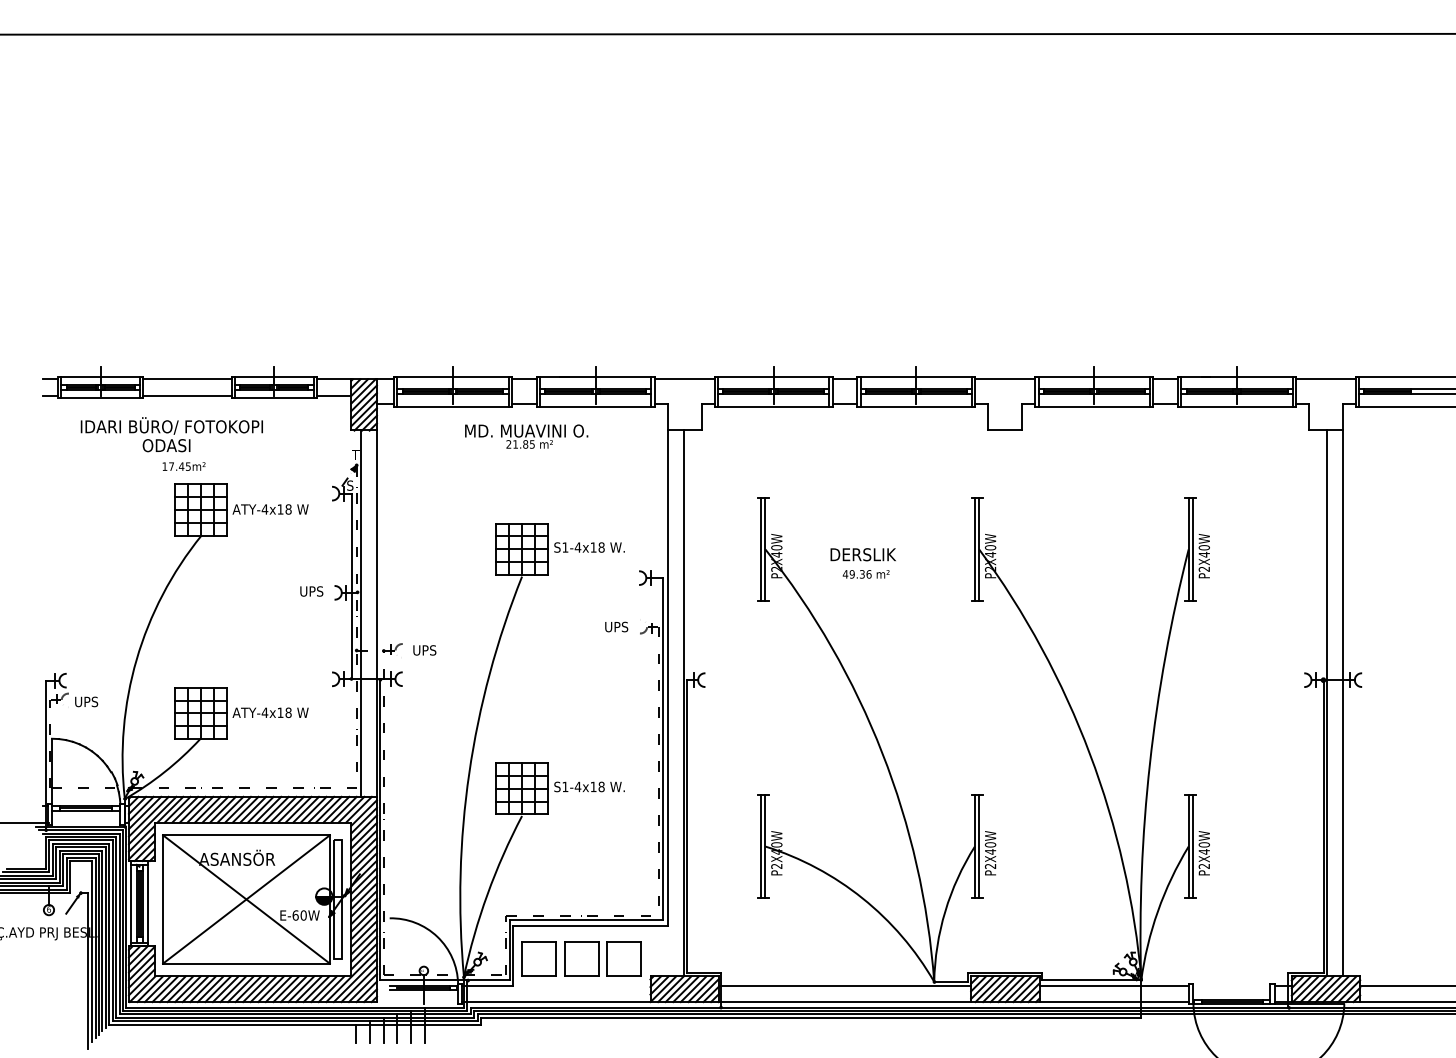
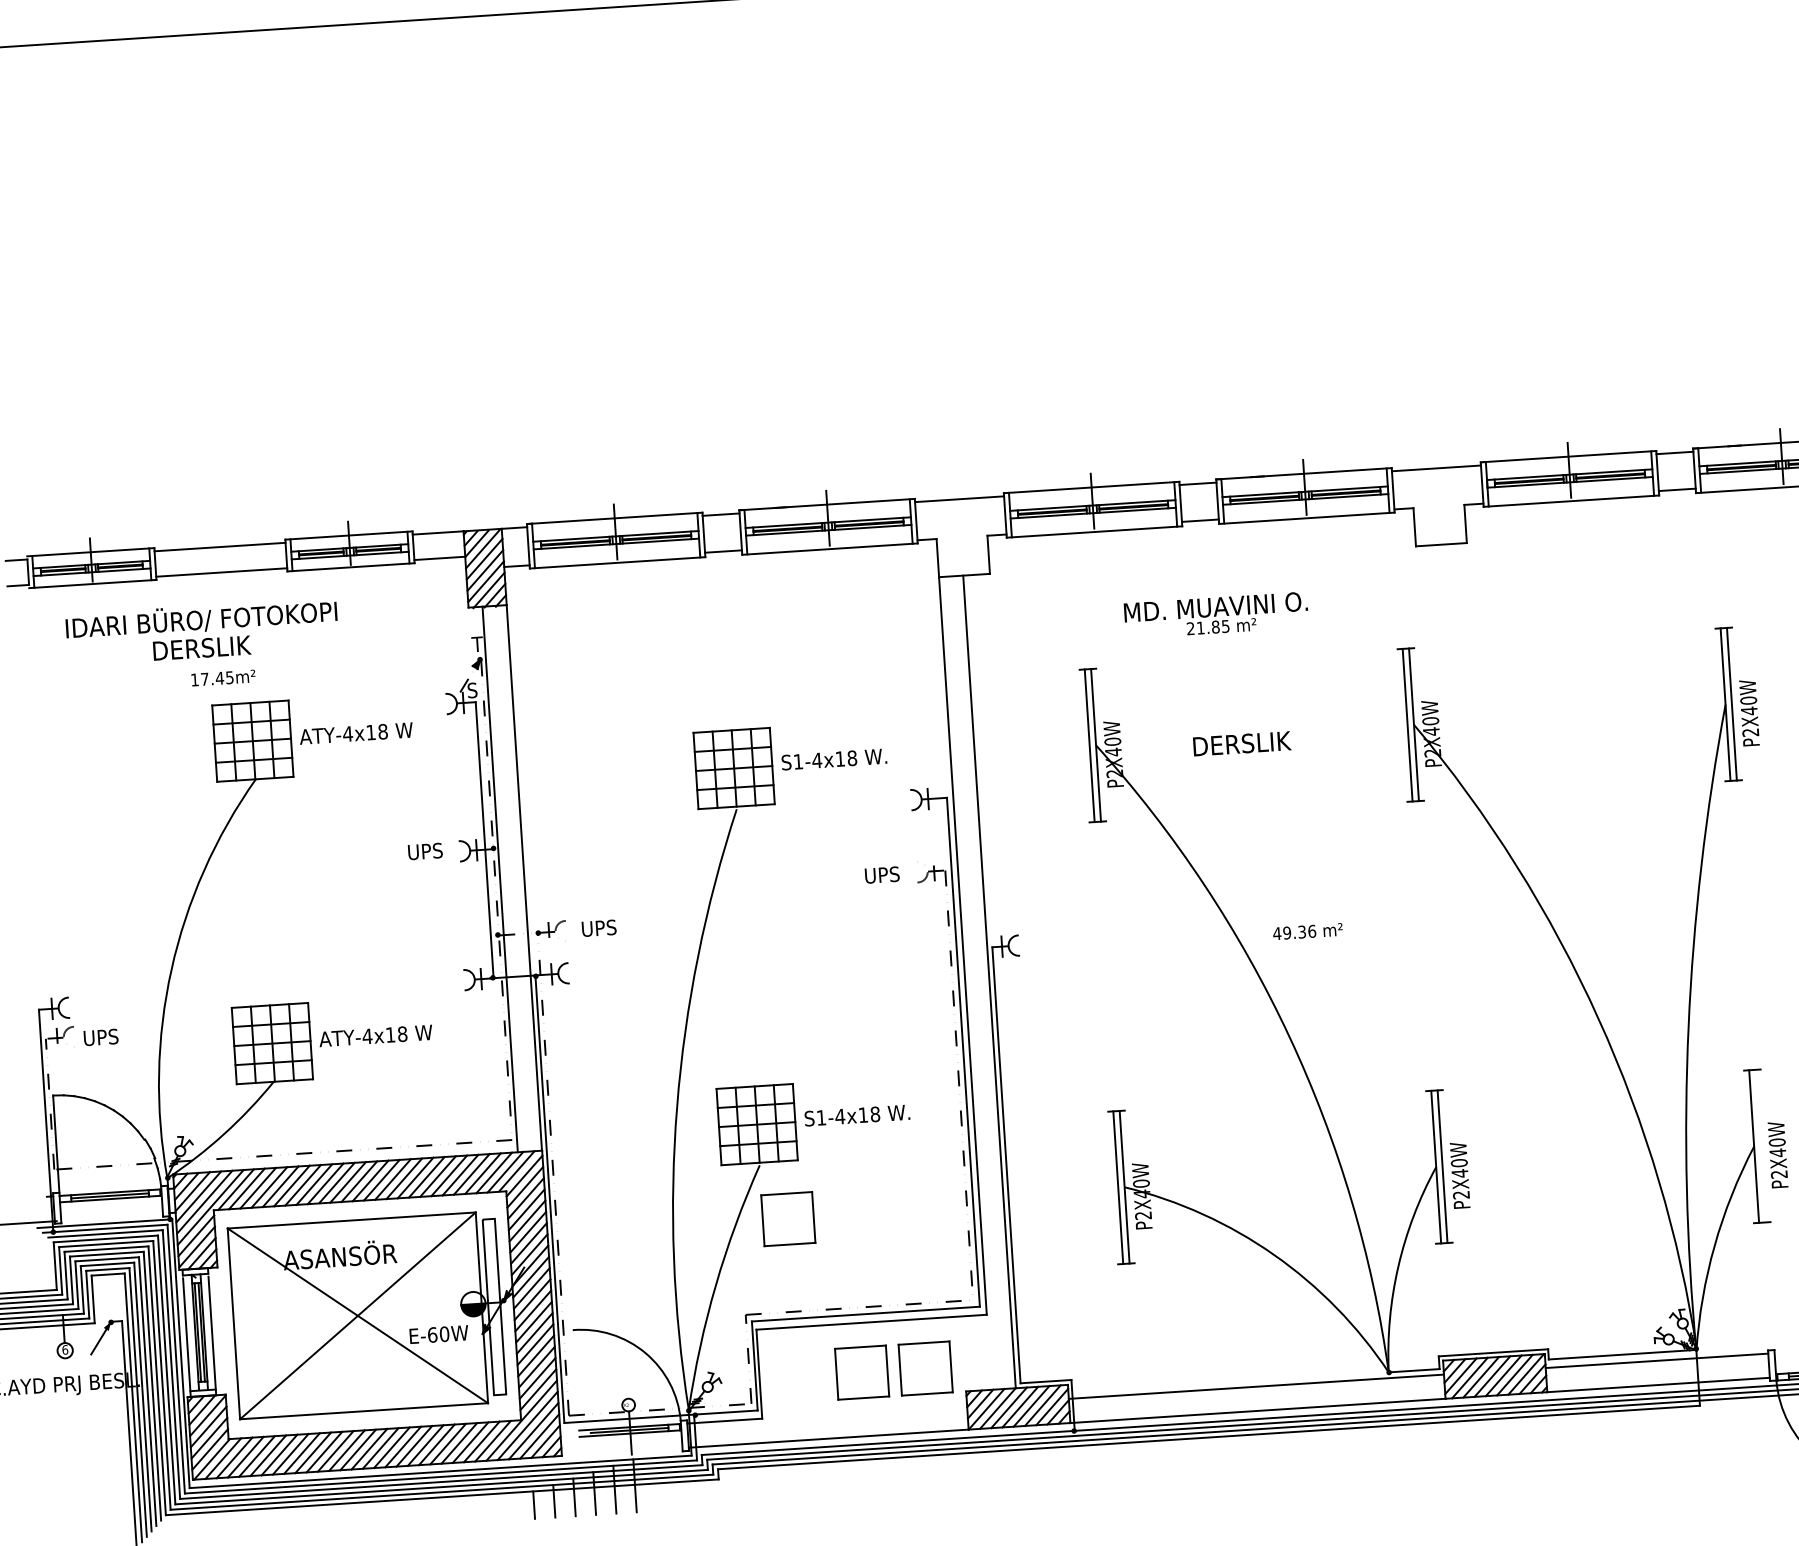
text: (526, 436) -> (1216, 615), moved
text: (170, 445) -> (201, 647), ODASI -> DERSLIK
text: (865, 574) -> (1306, 931), moved
line: (1192, 846) -> (1759, 1146), removed
part: (538, 958) -> (787, 1217), moved

